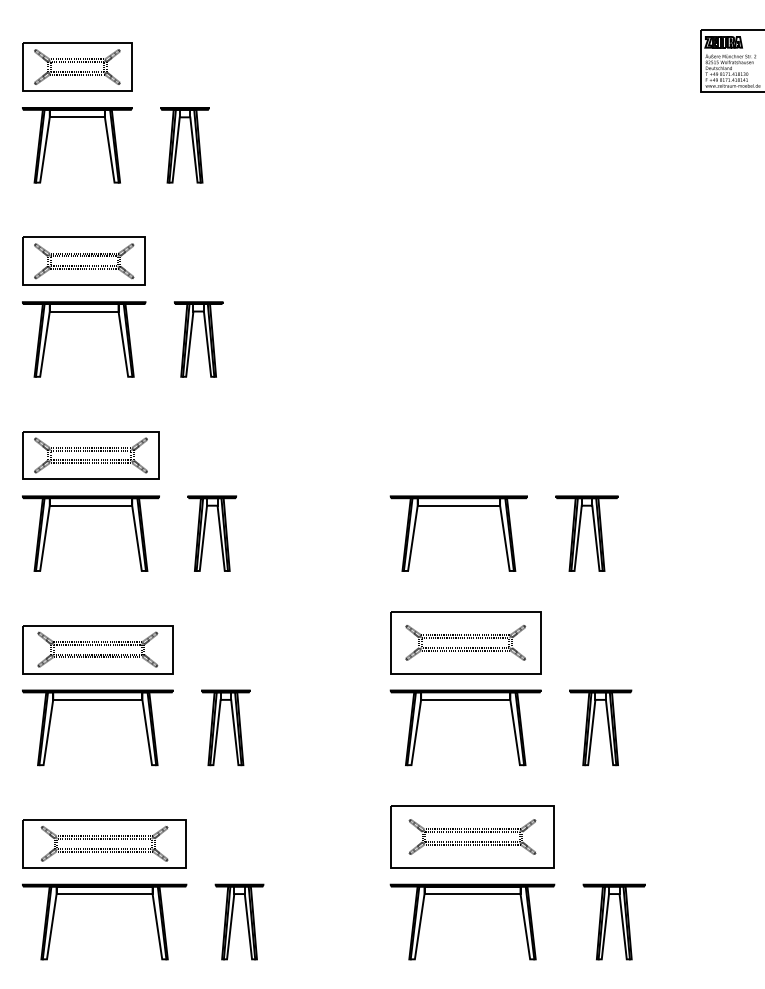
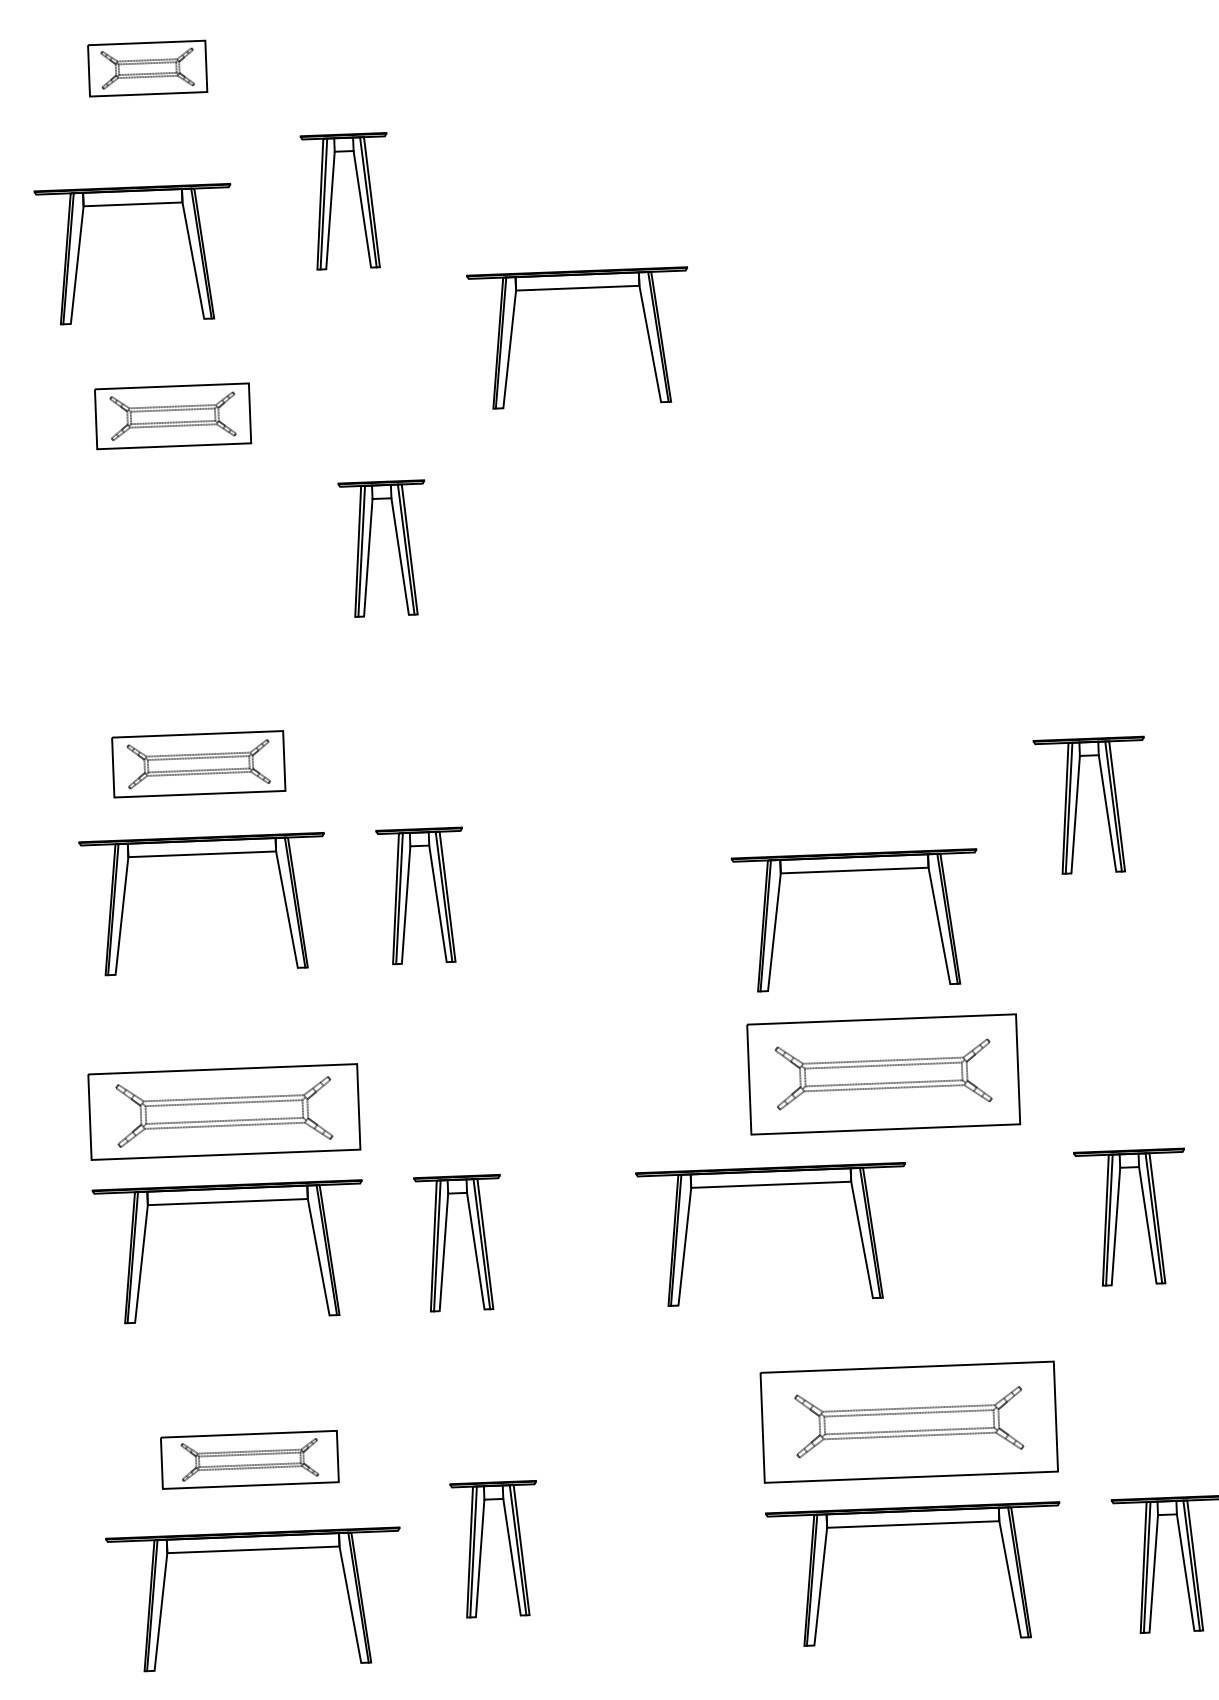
part: (77, 66) -> (147, 67), size x0.6
part: (77, 117) -> (133, 204), moved
part: (83, 260) -> (171, 415), size x0.7
part: (84, 312) -> (578, 289), moved
part: (90, 455) -> (197, 764), size x0.7
part: (458, 506) -> (853, 872), moved
part: (579, 533) -> (1077, 805), moved
part: (465, 700) -> (770, 1185), moved
part: (104, 843) -> (249, 1459), size x0.6
part: (232, 921) -> (483, 1549), moved

